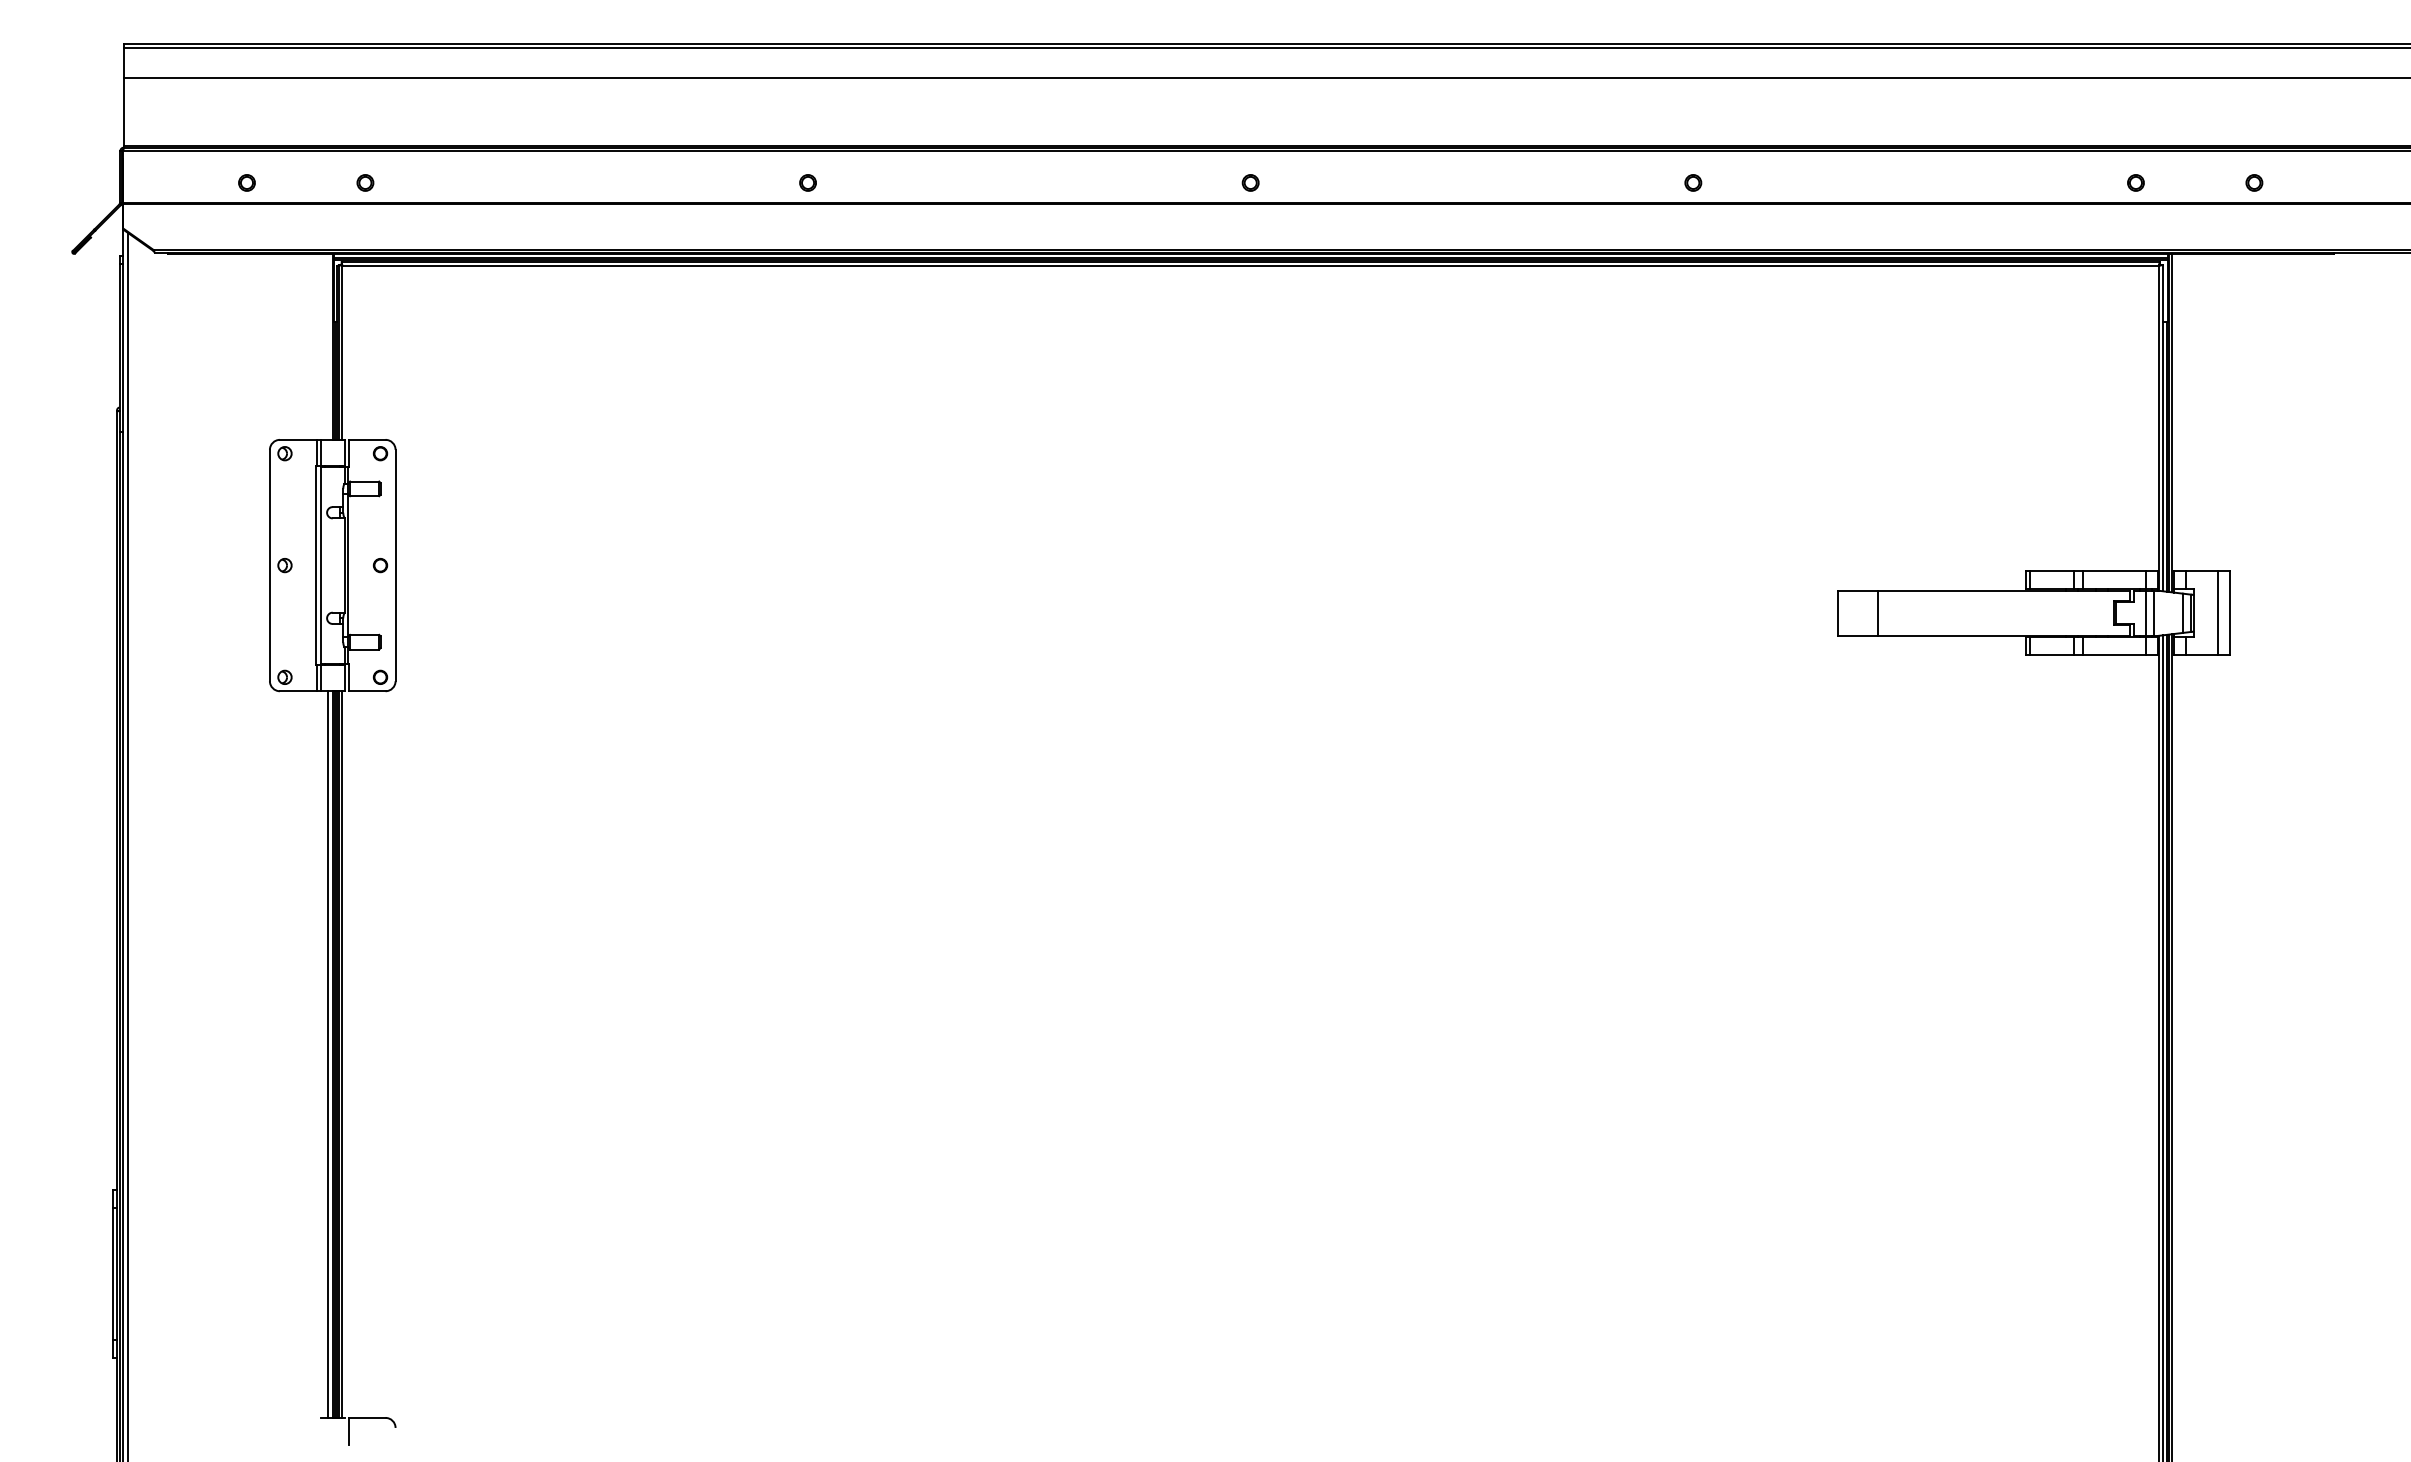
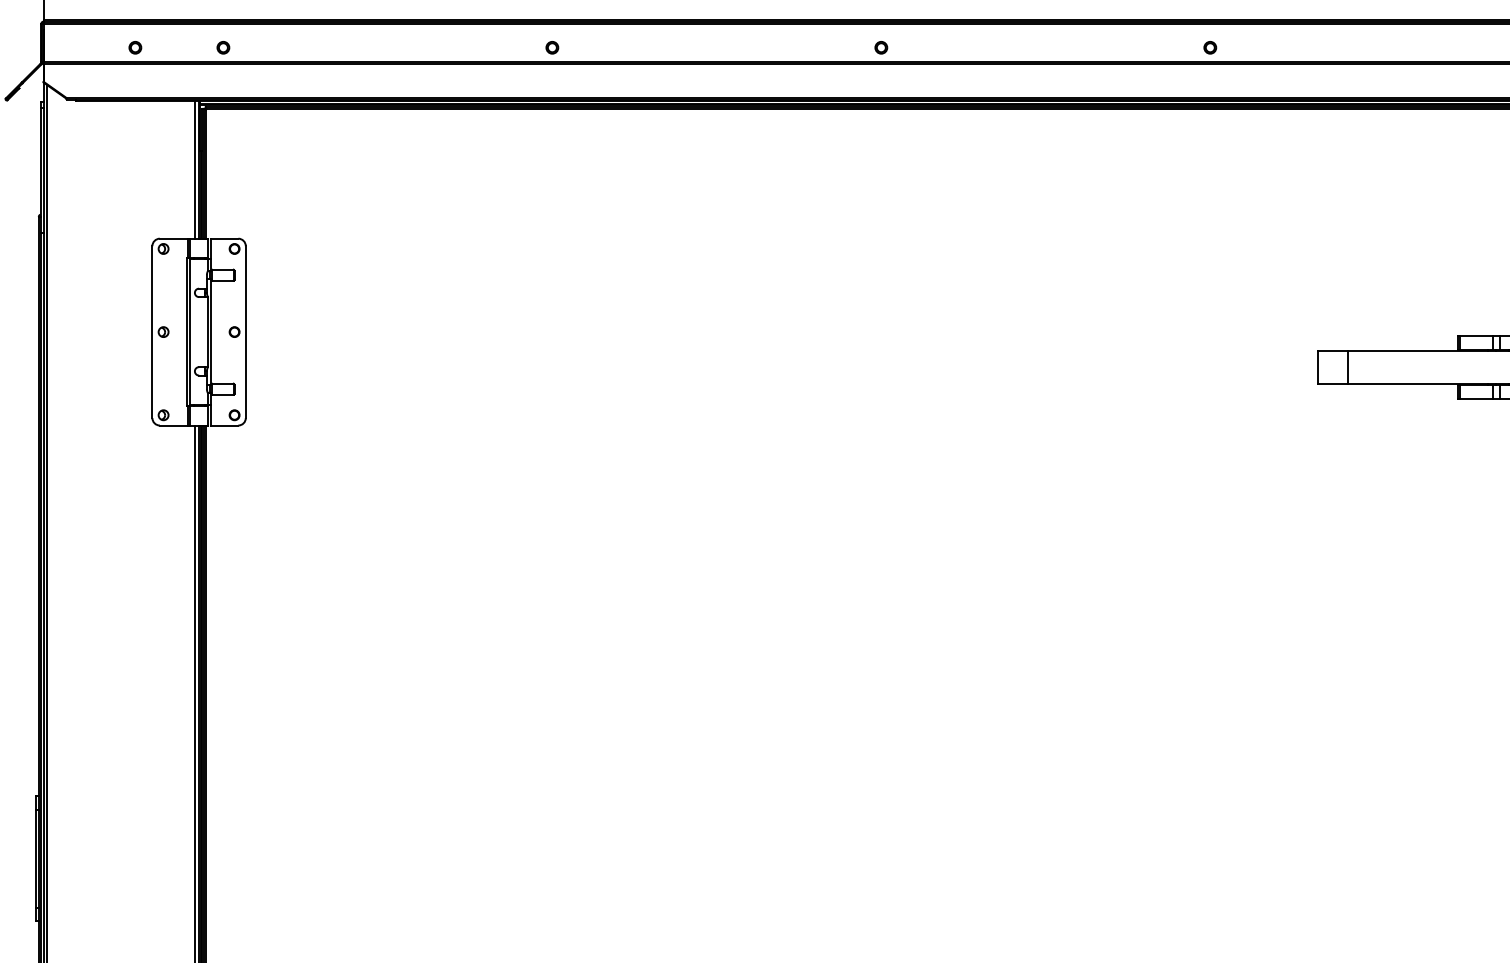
line: (327, 346) -> (195, 169), added

